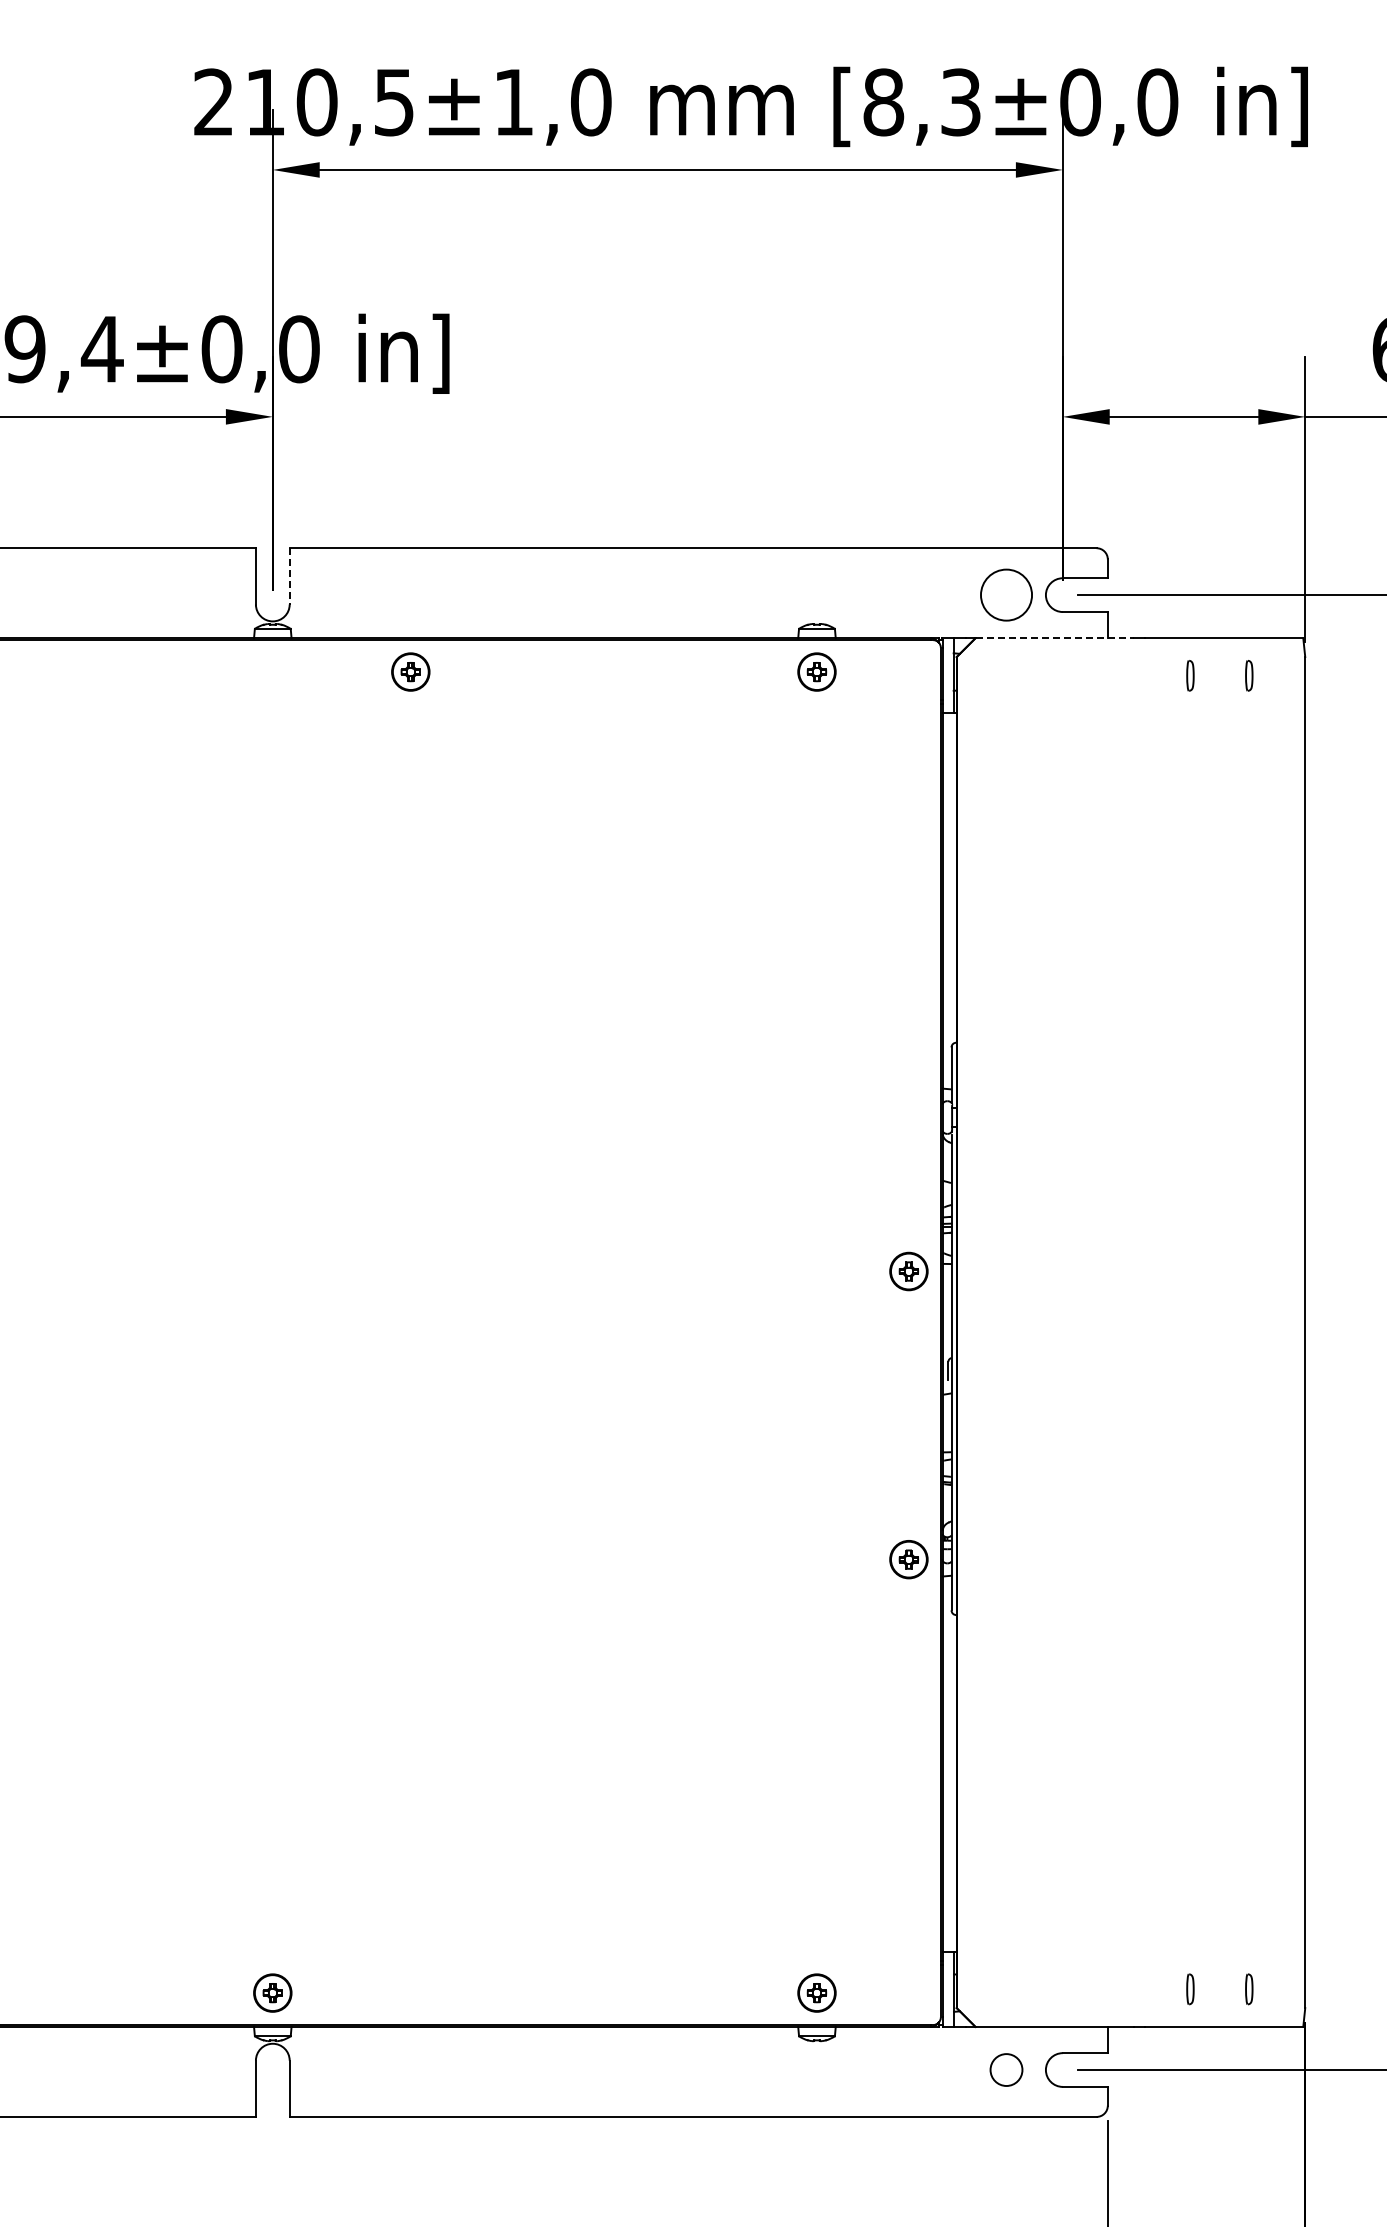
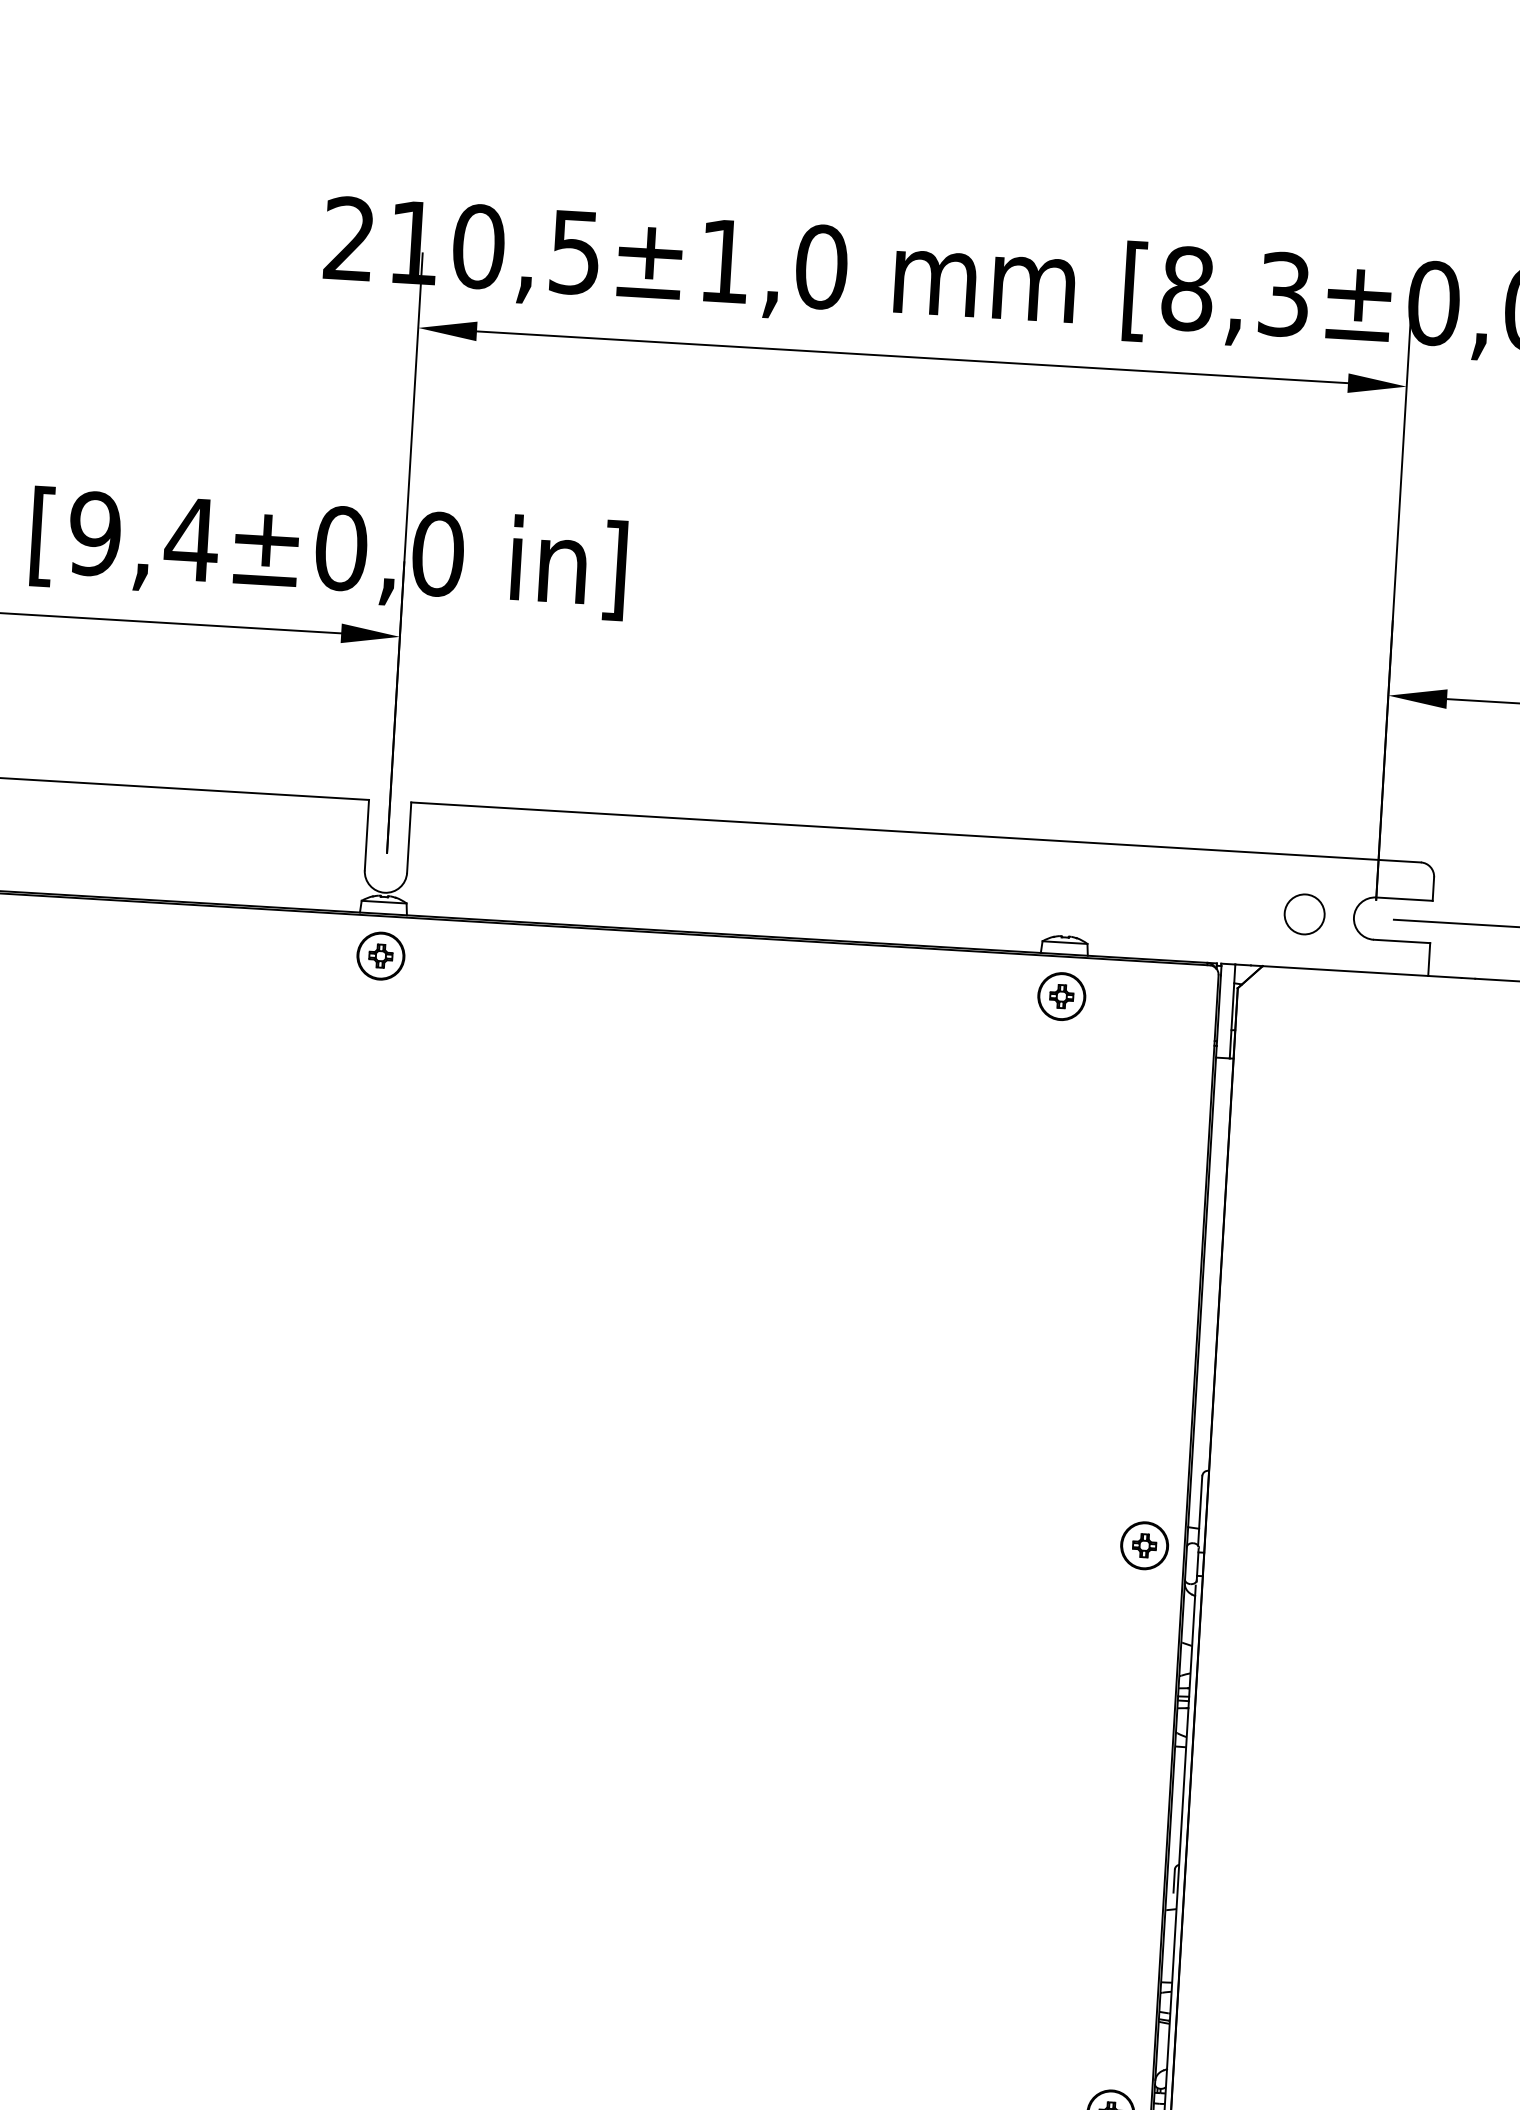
line: (289, 576) -> (408, 837), dashed -> solid
circle: (1006, 595) -> (1304, 914), size x0.62
line: (1055, 638) -> (1362, 972), dashed -> solid
part: (410, 671) -> (380, 955), moved
part: (908, 1271) -> (1144, 1545), moved

